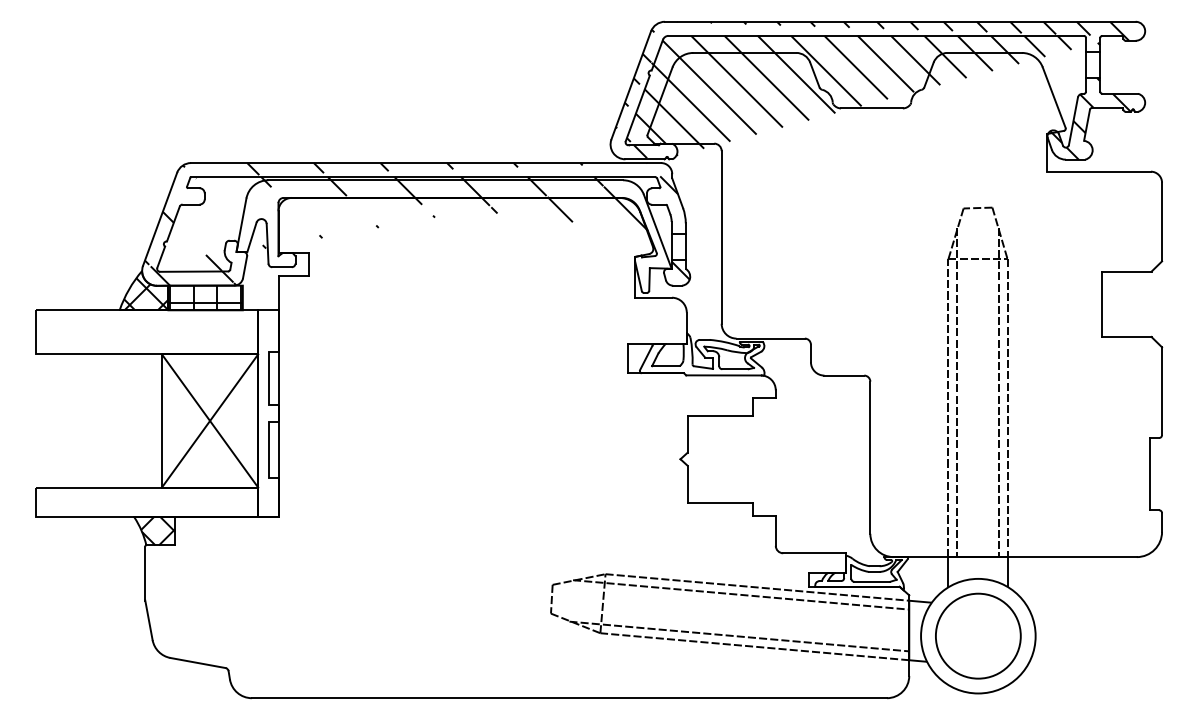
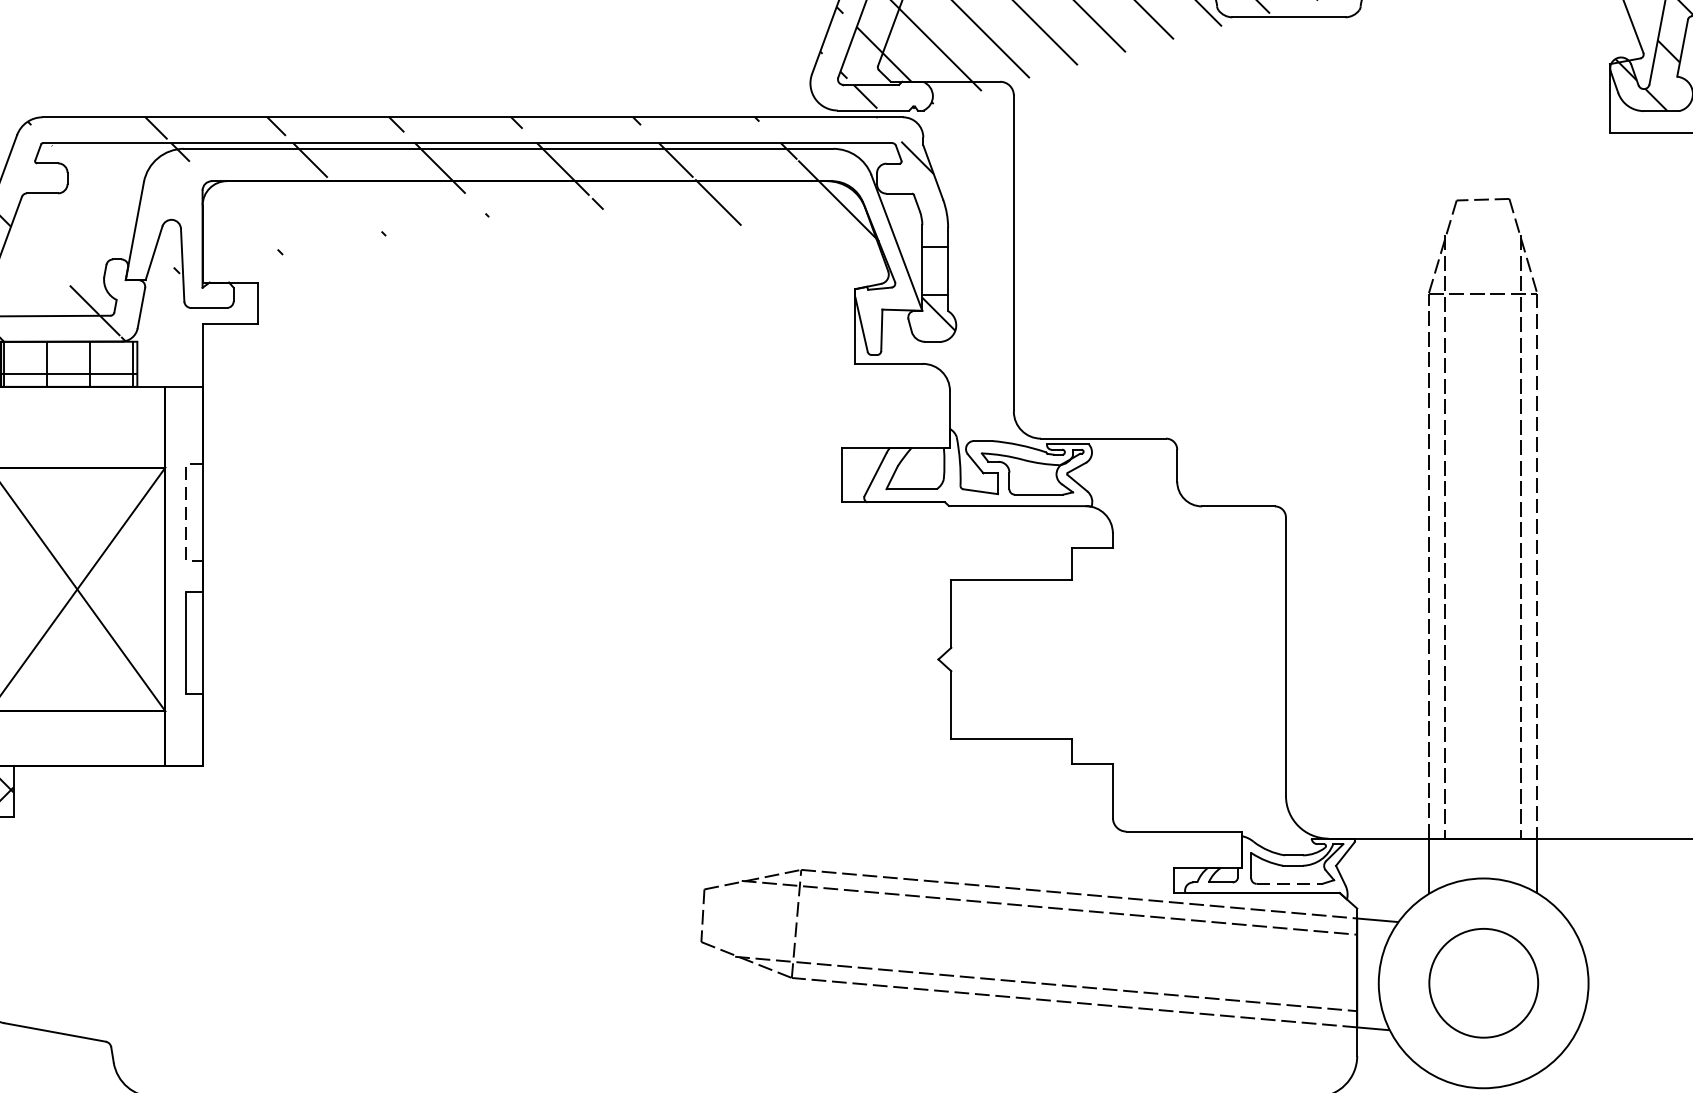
line: (269, 378) -> (186, 511), solid -> dashed
line: (872, 581) -> (1289, 883), solid -> dashed
circle: (978, 635) -> (1483, 982), size x0.7

